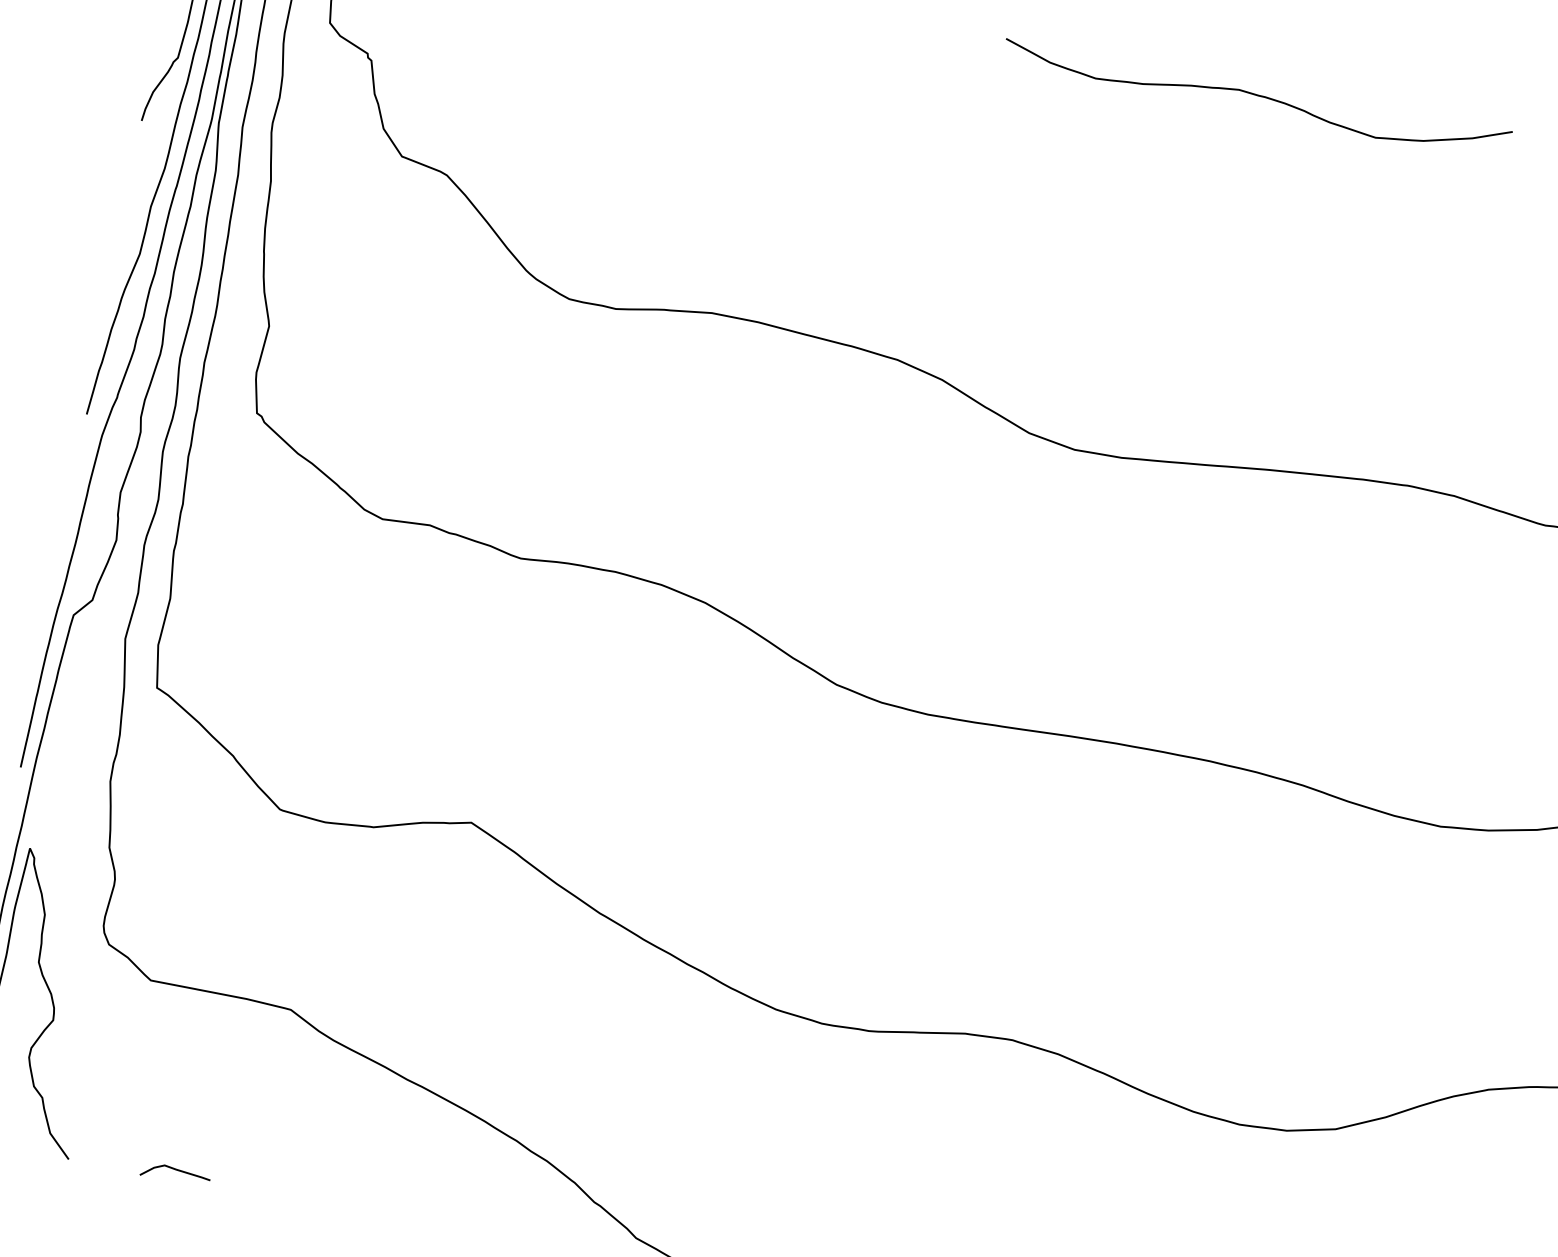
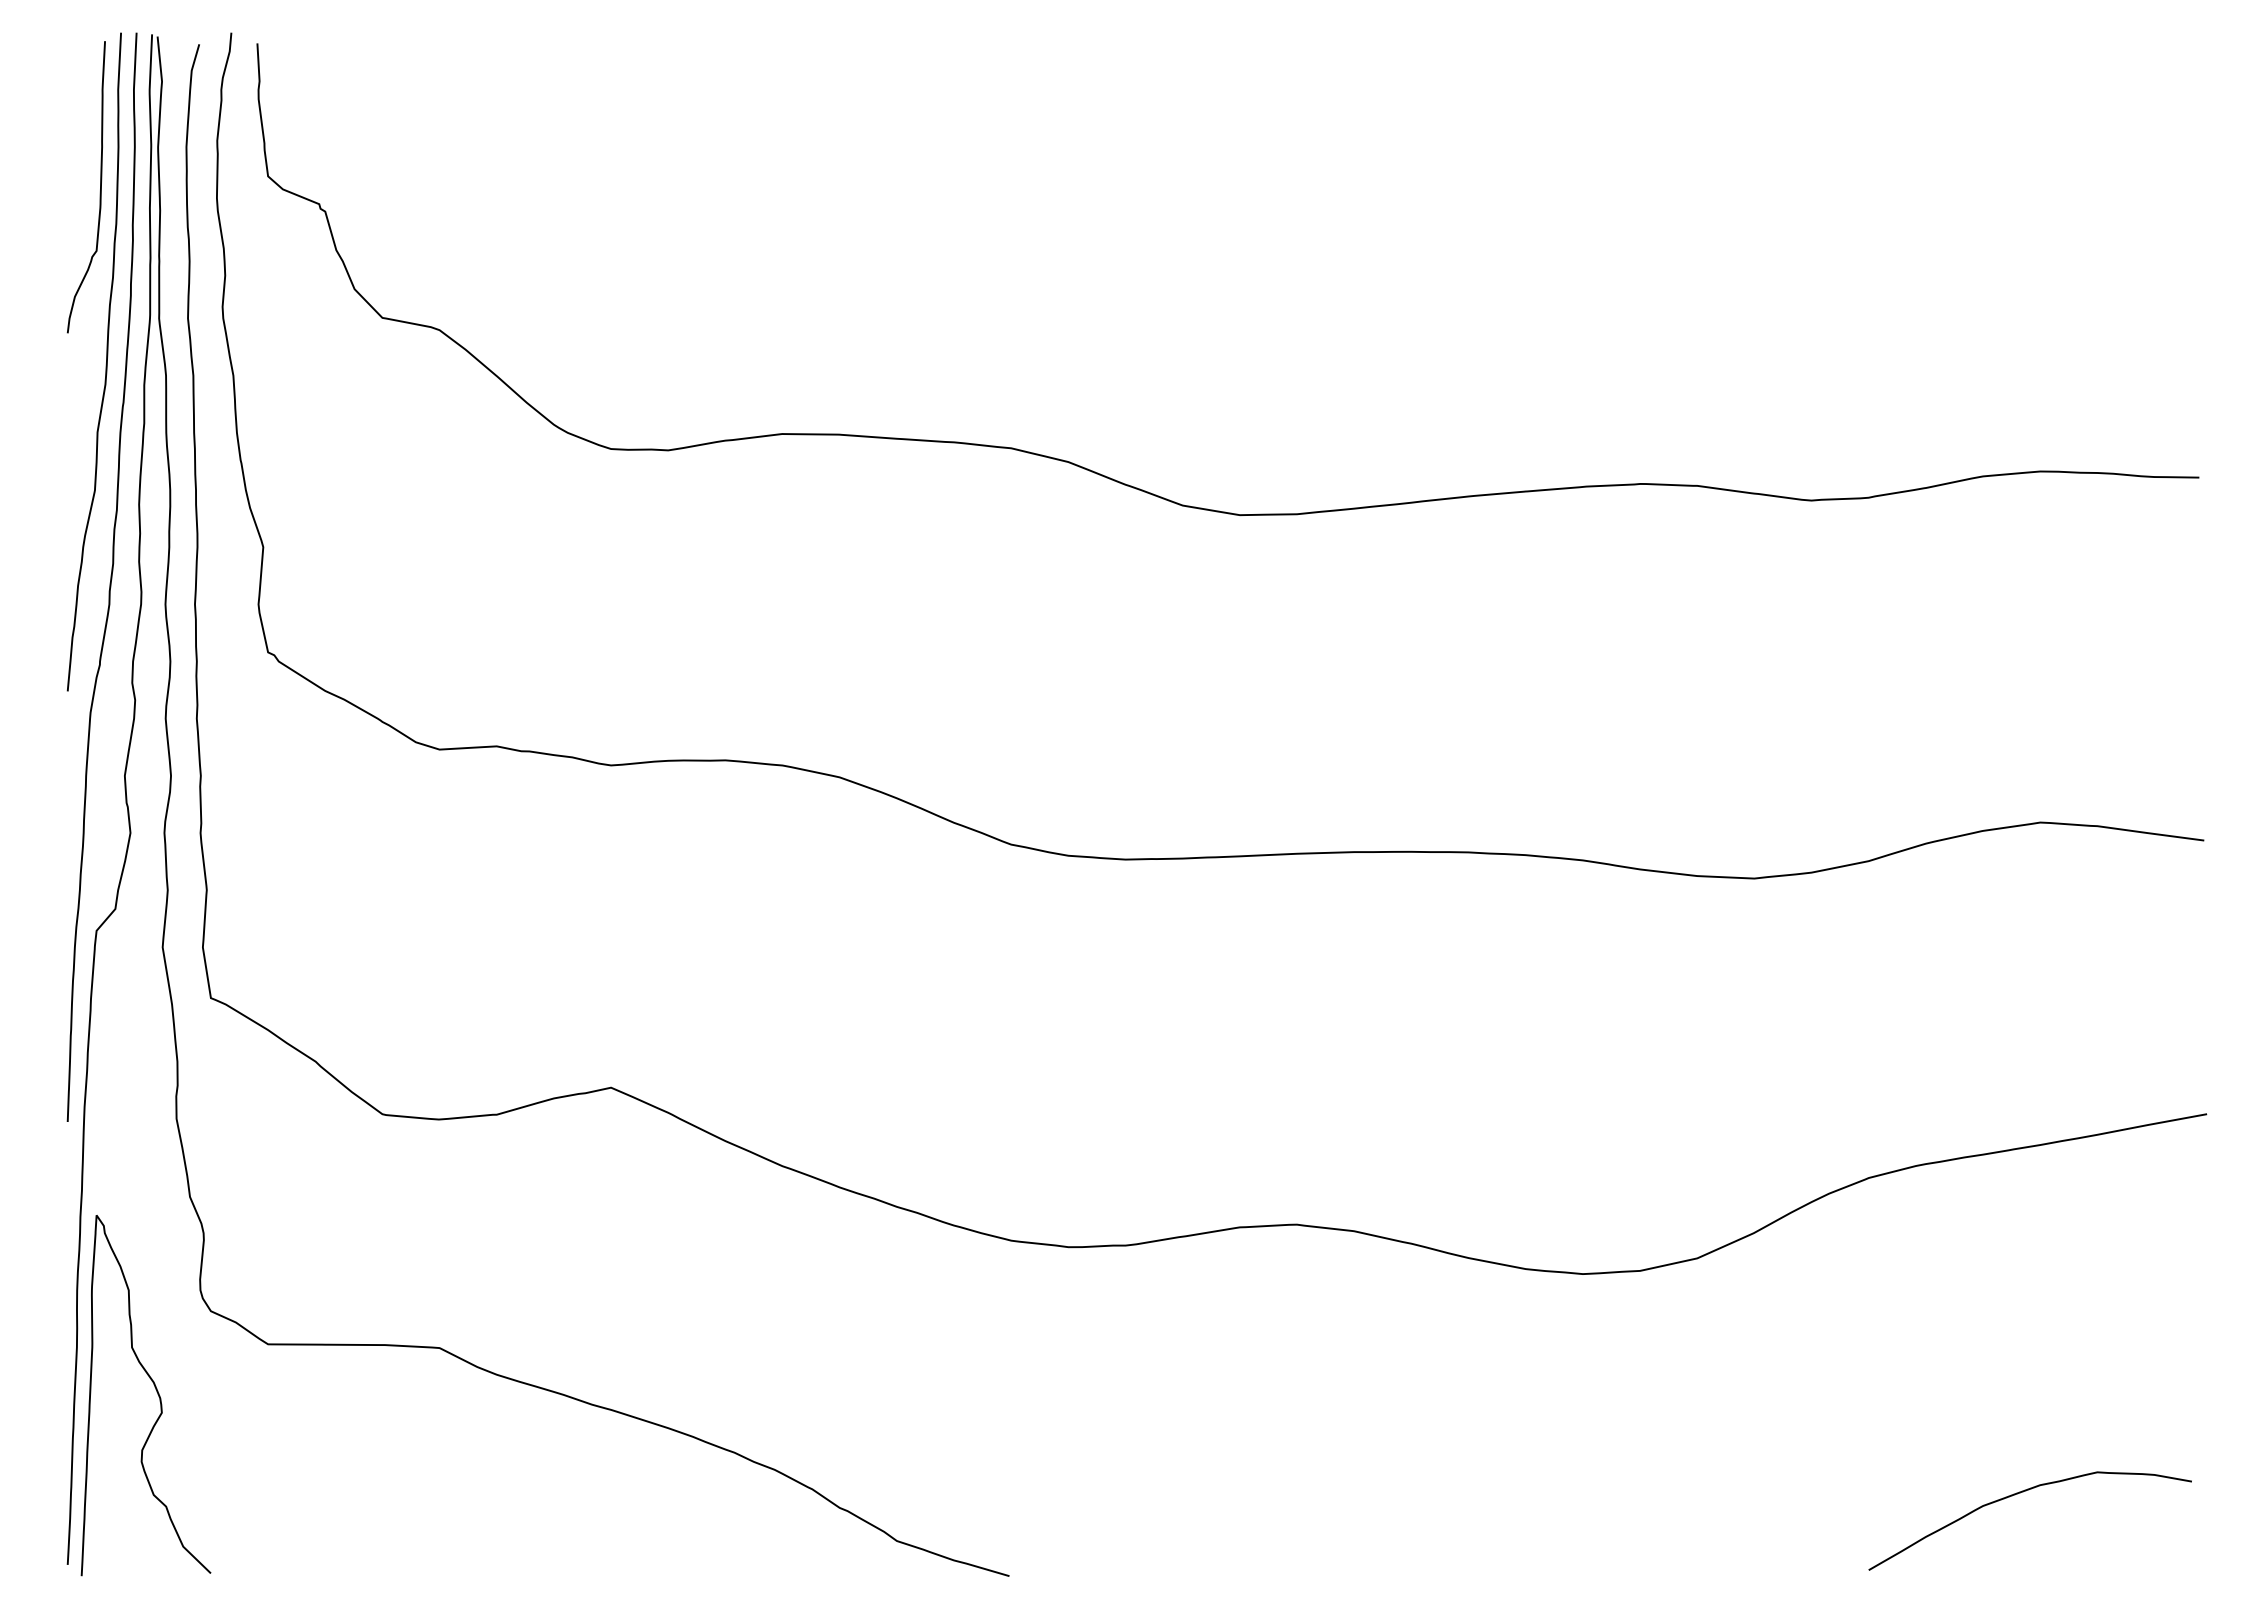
curve: (1258, 96) -> (1378, 58), removed
curve: (175, 1170) -> (339, 1562), removed

